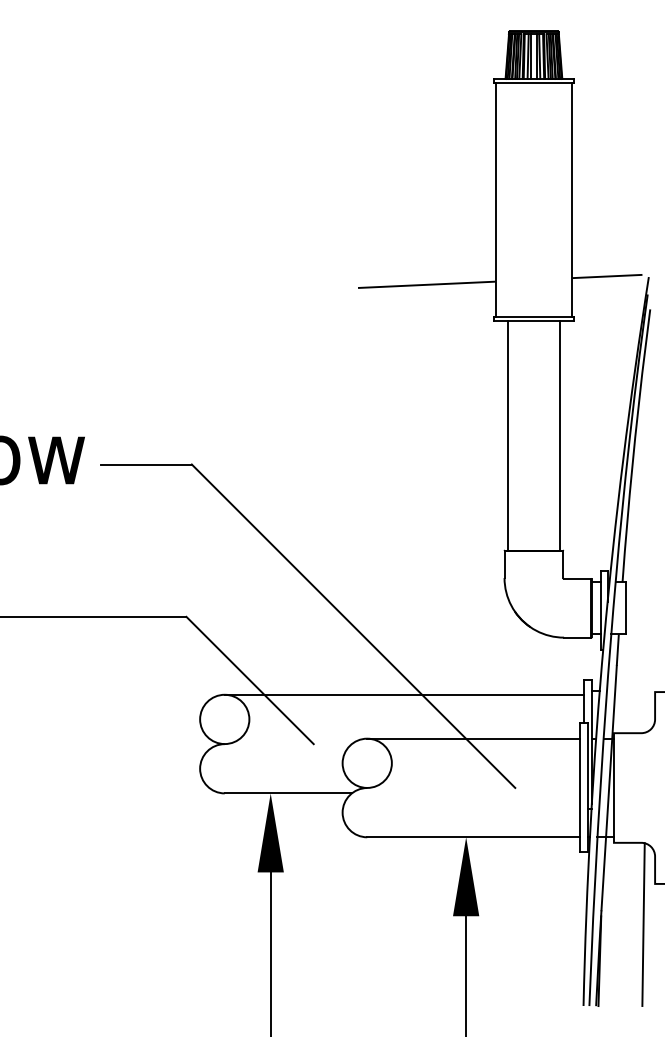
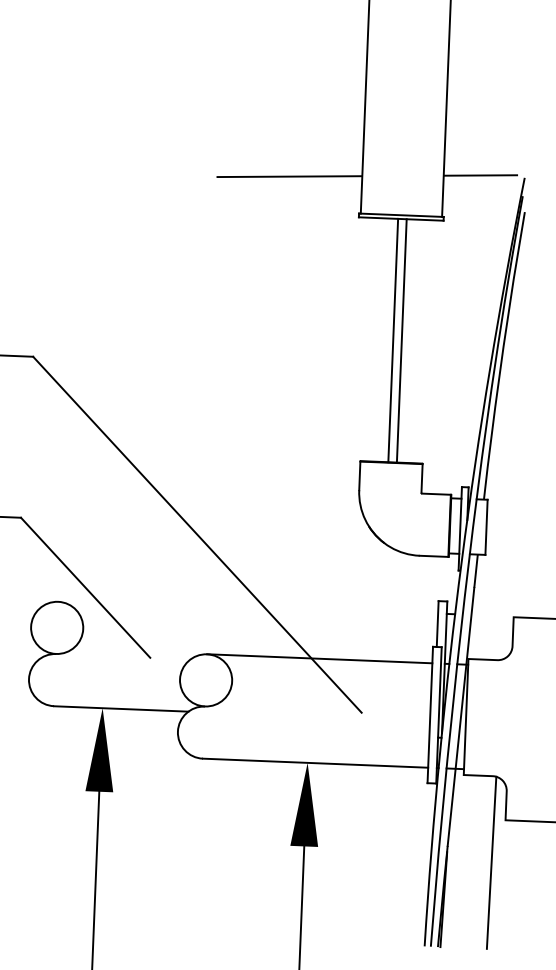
line: (507, 435) -> (392, 340), moved
line: (560, 435) -> (402, 340), moved
line: (403, 694) -> (247, 609), removed

